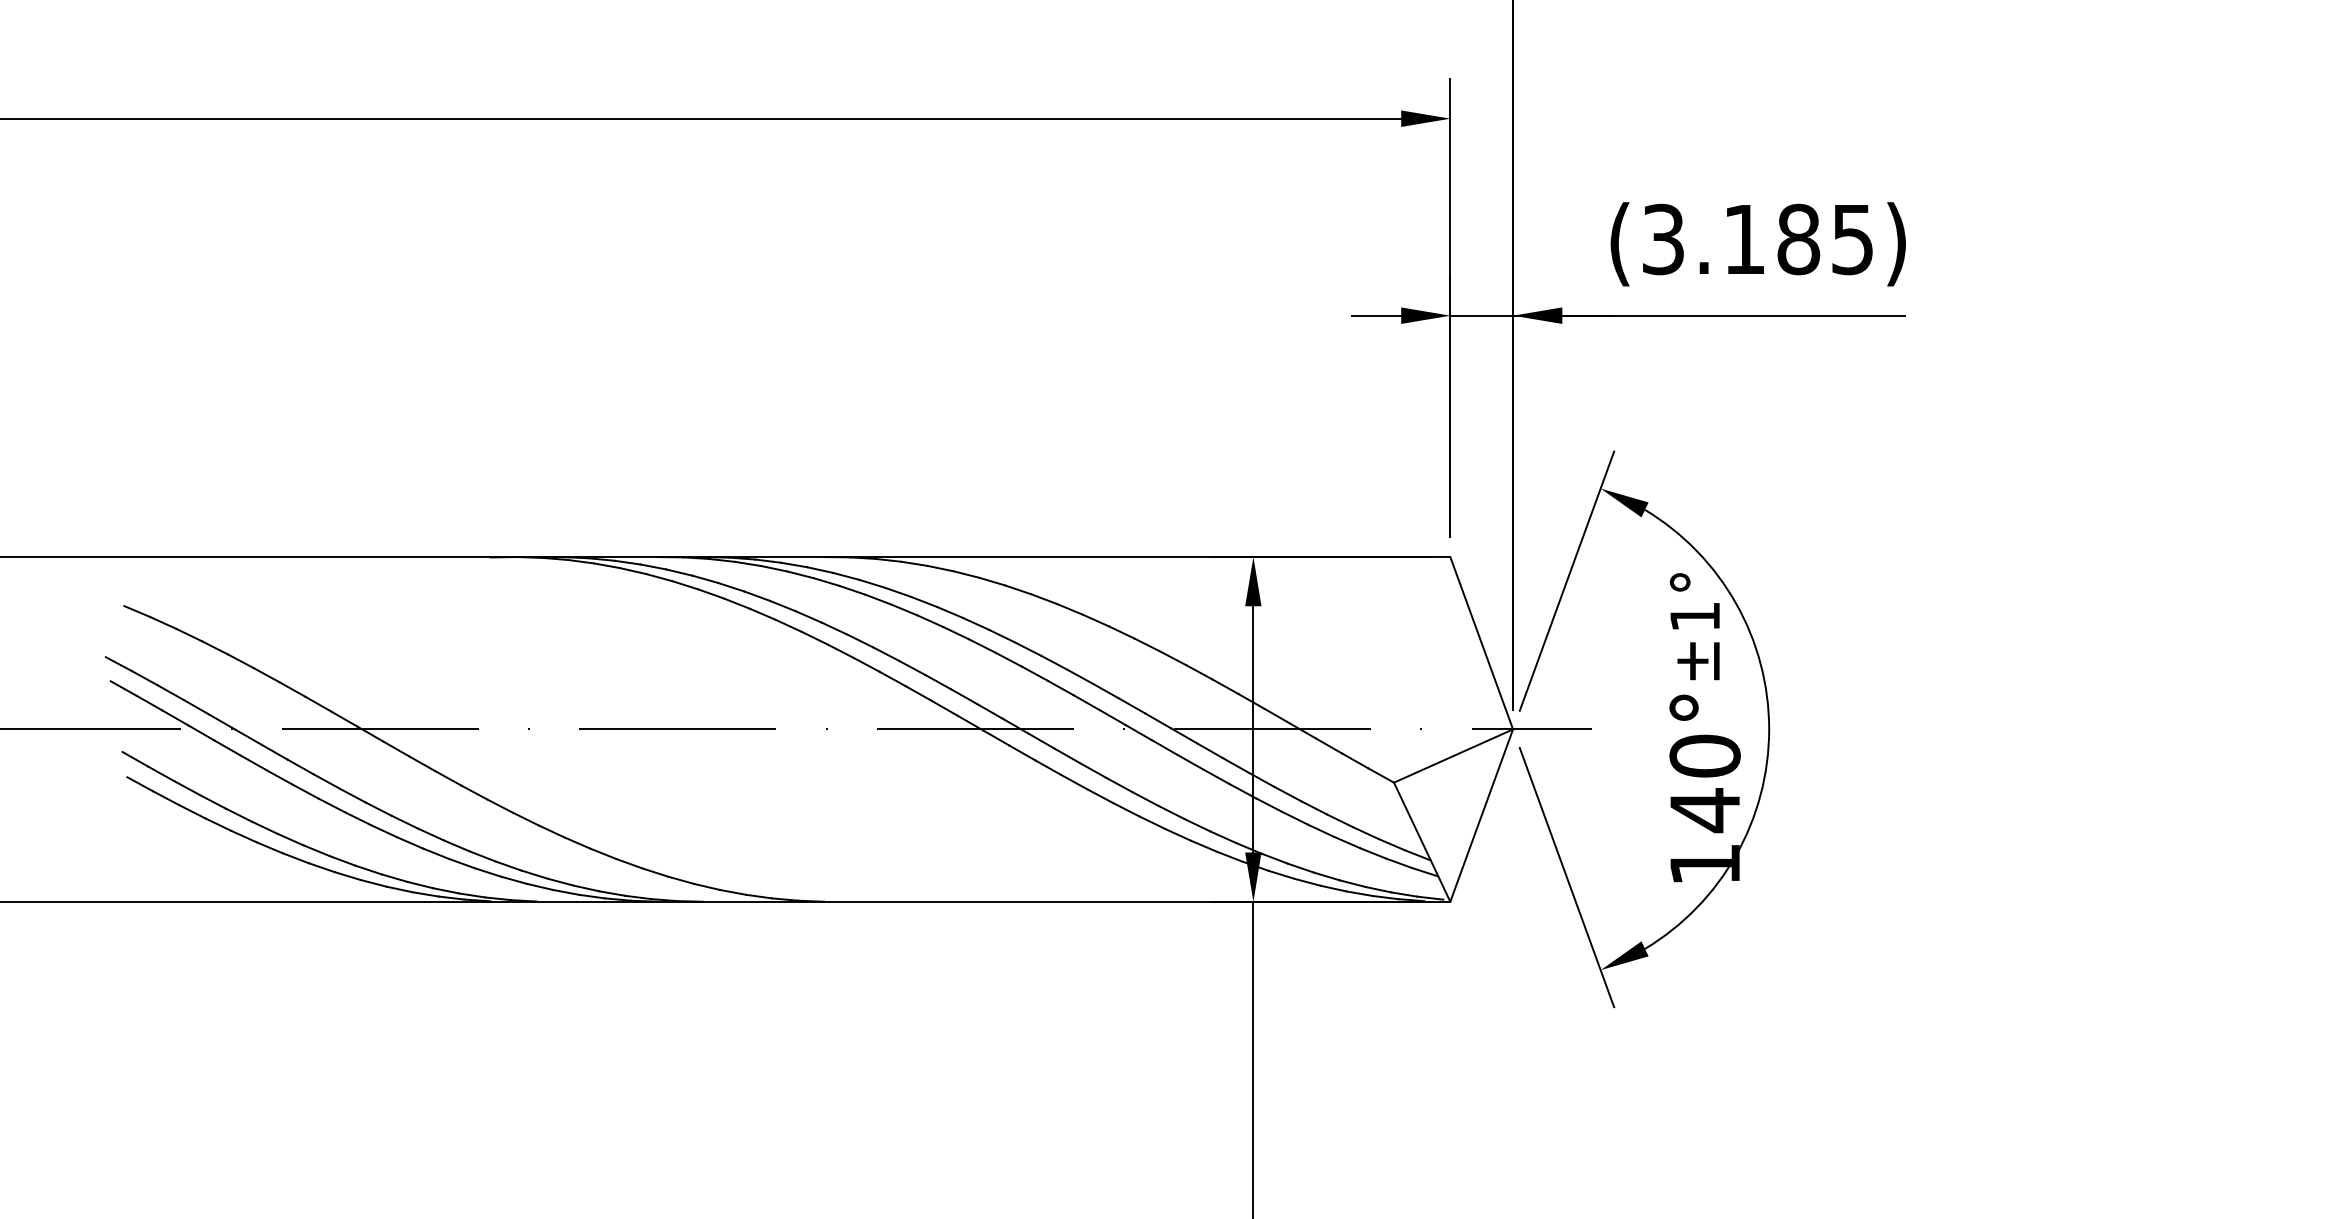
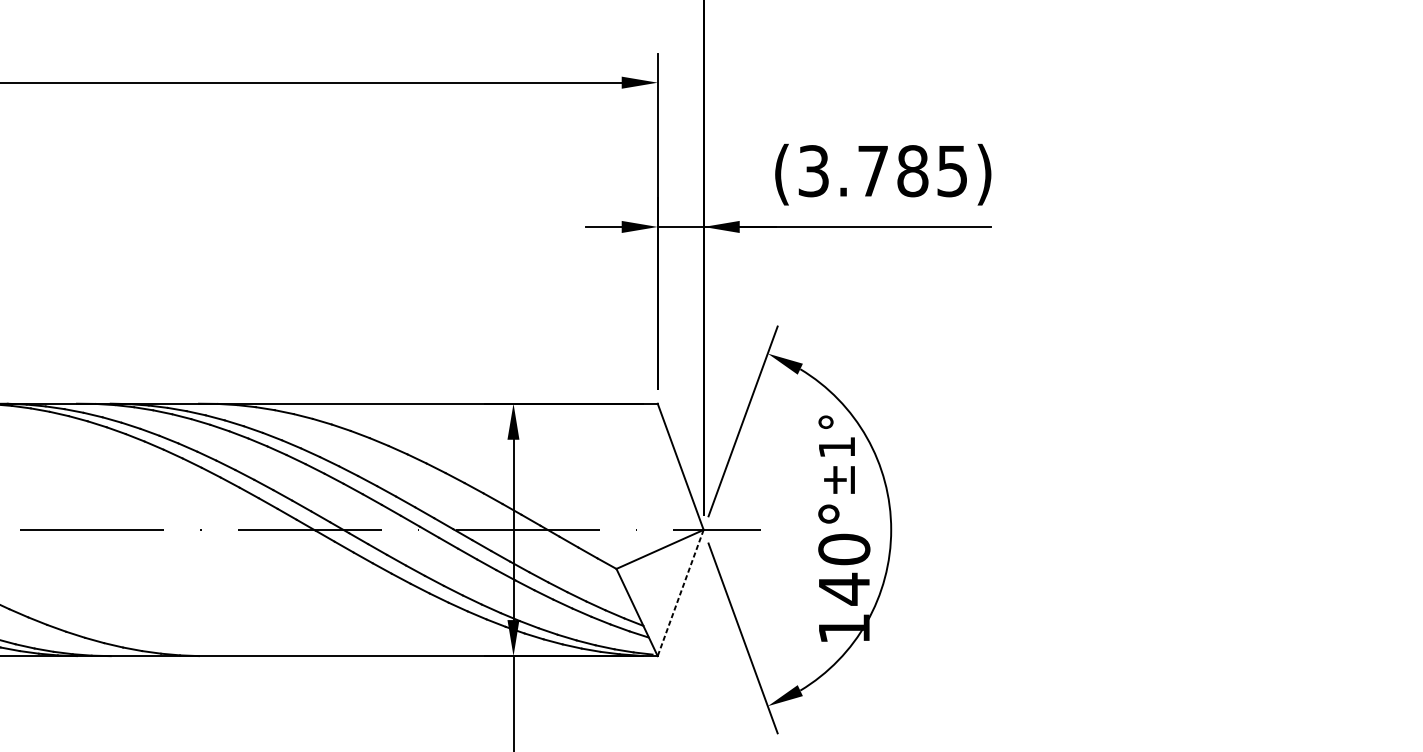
text: (1744, 239) -> (873, 171), (3.185) -> (3.785)
line: (1481, 815) -> (680, 592), solid -> dashed

